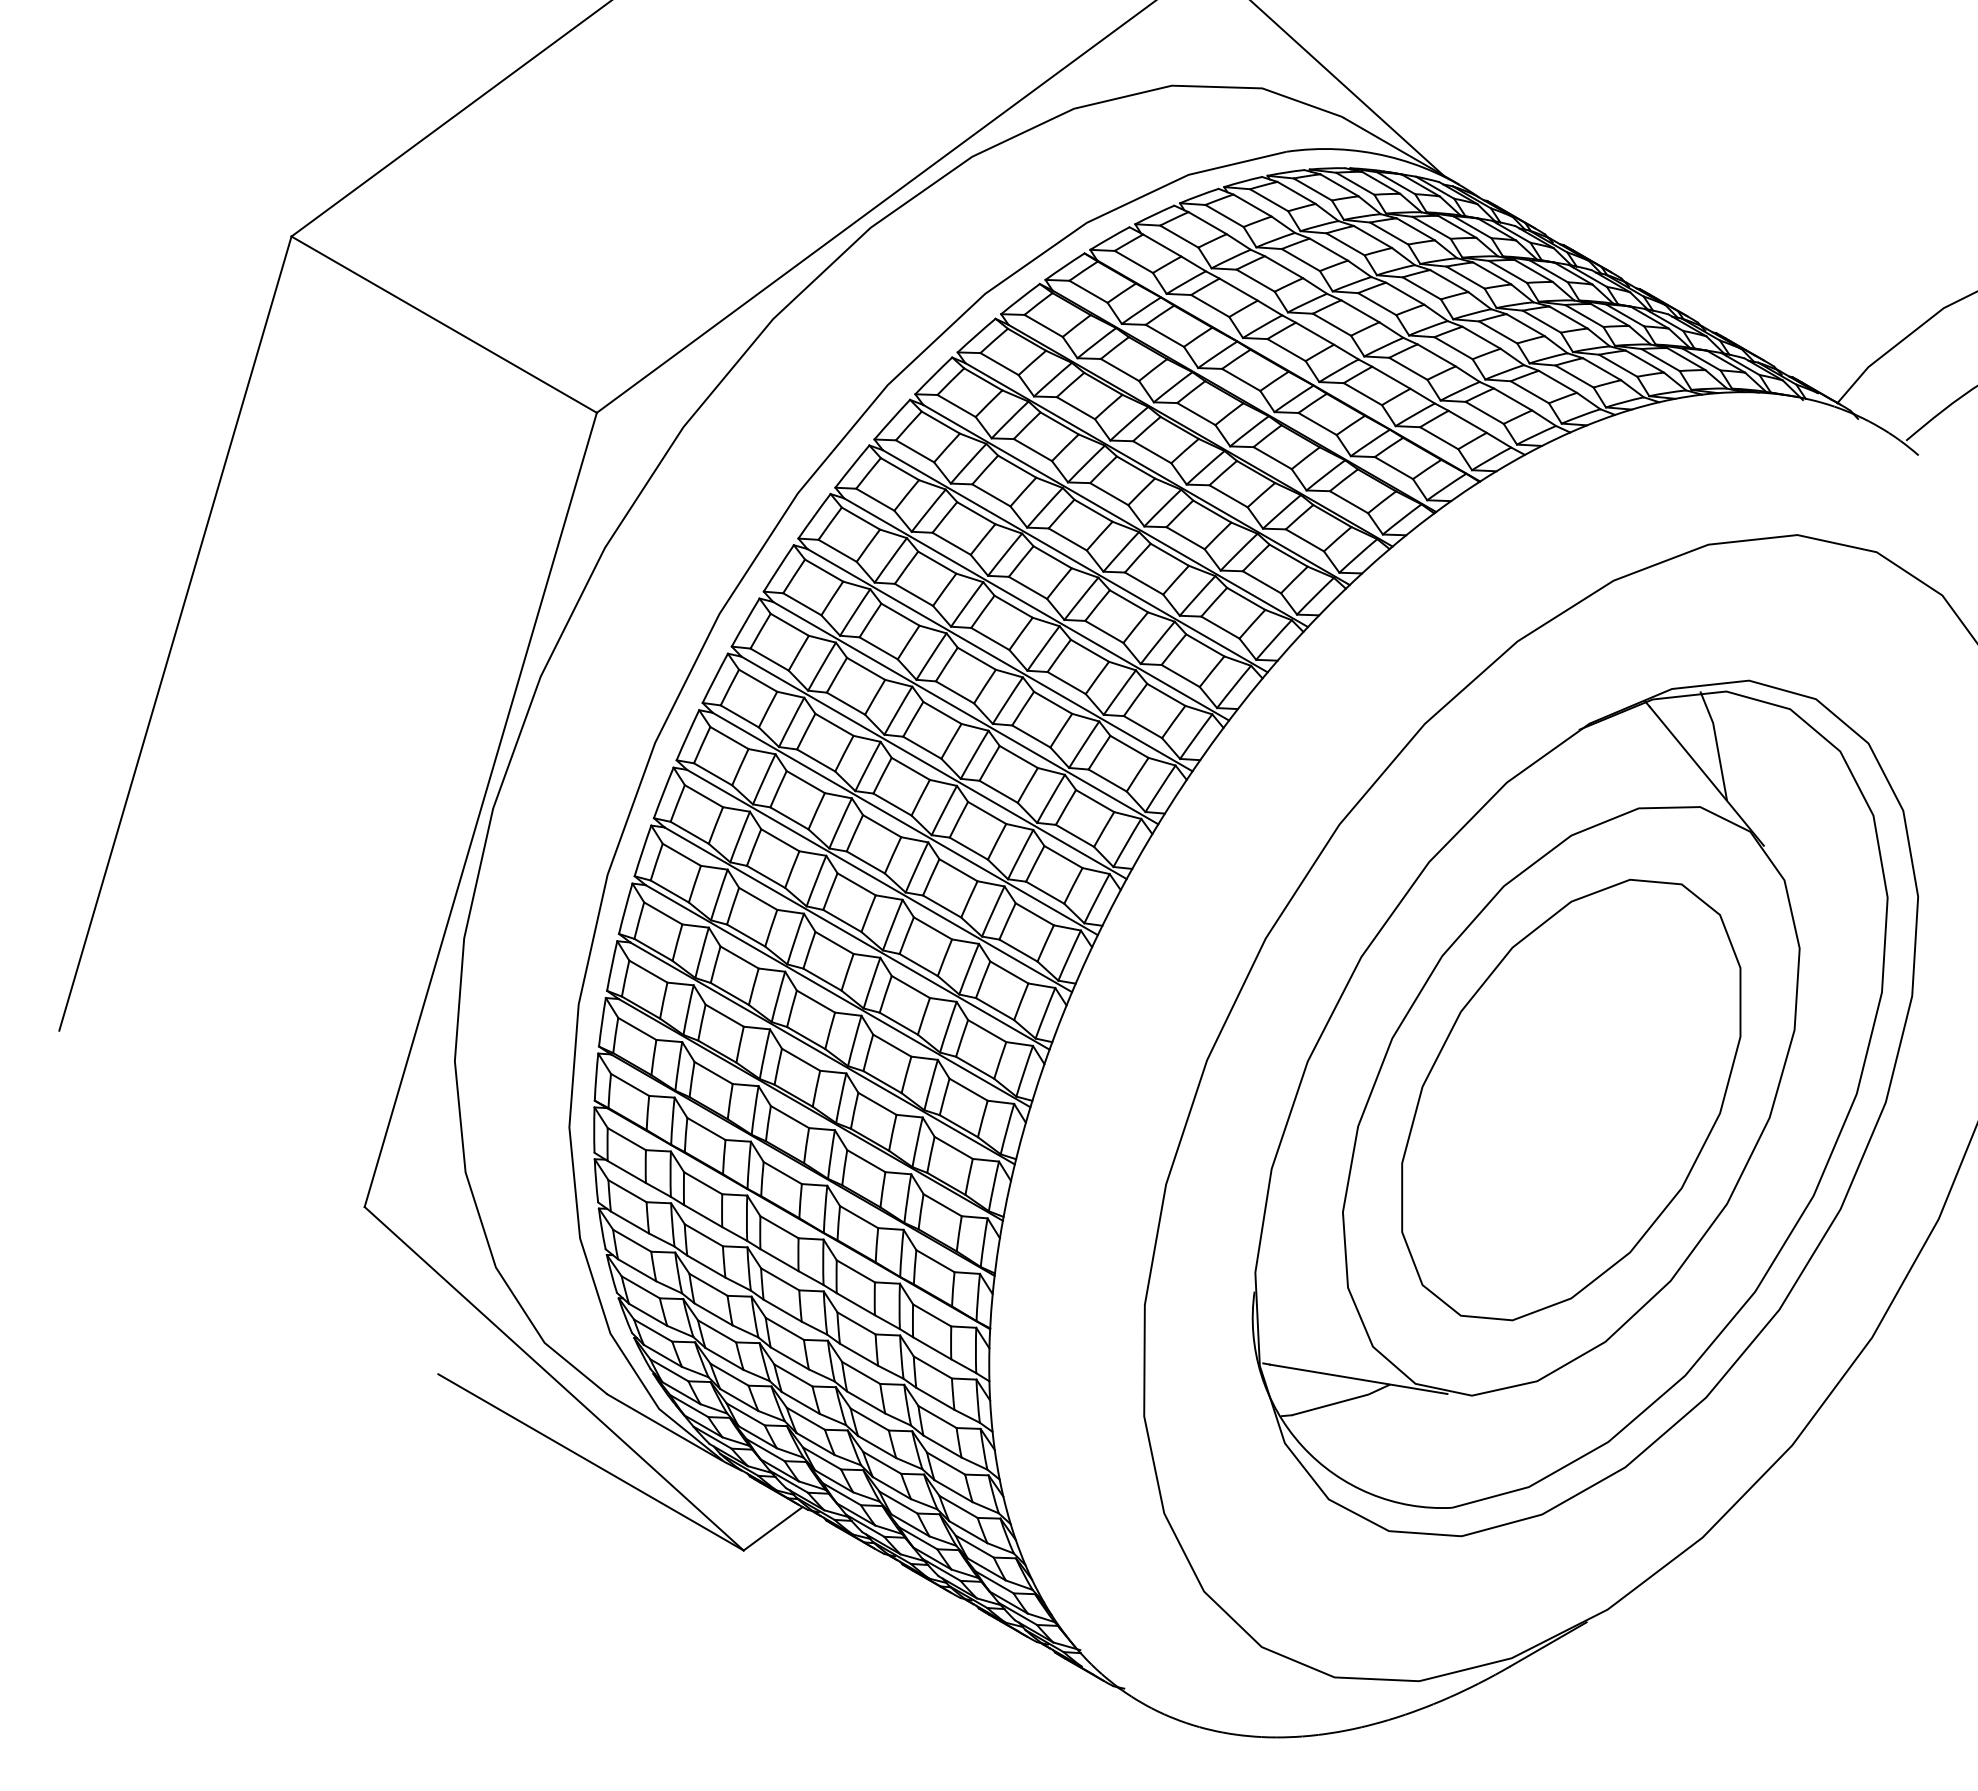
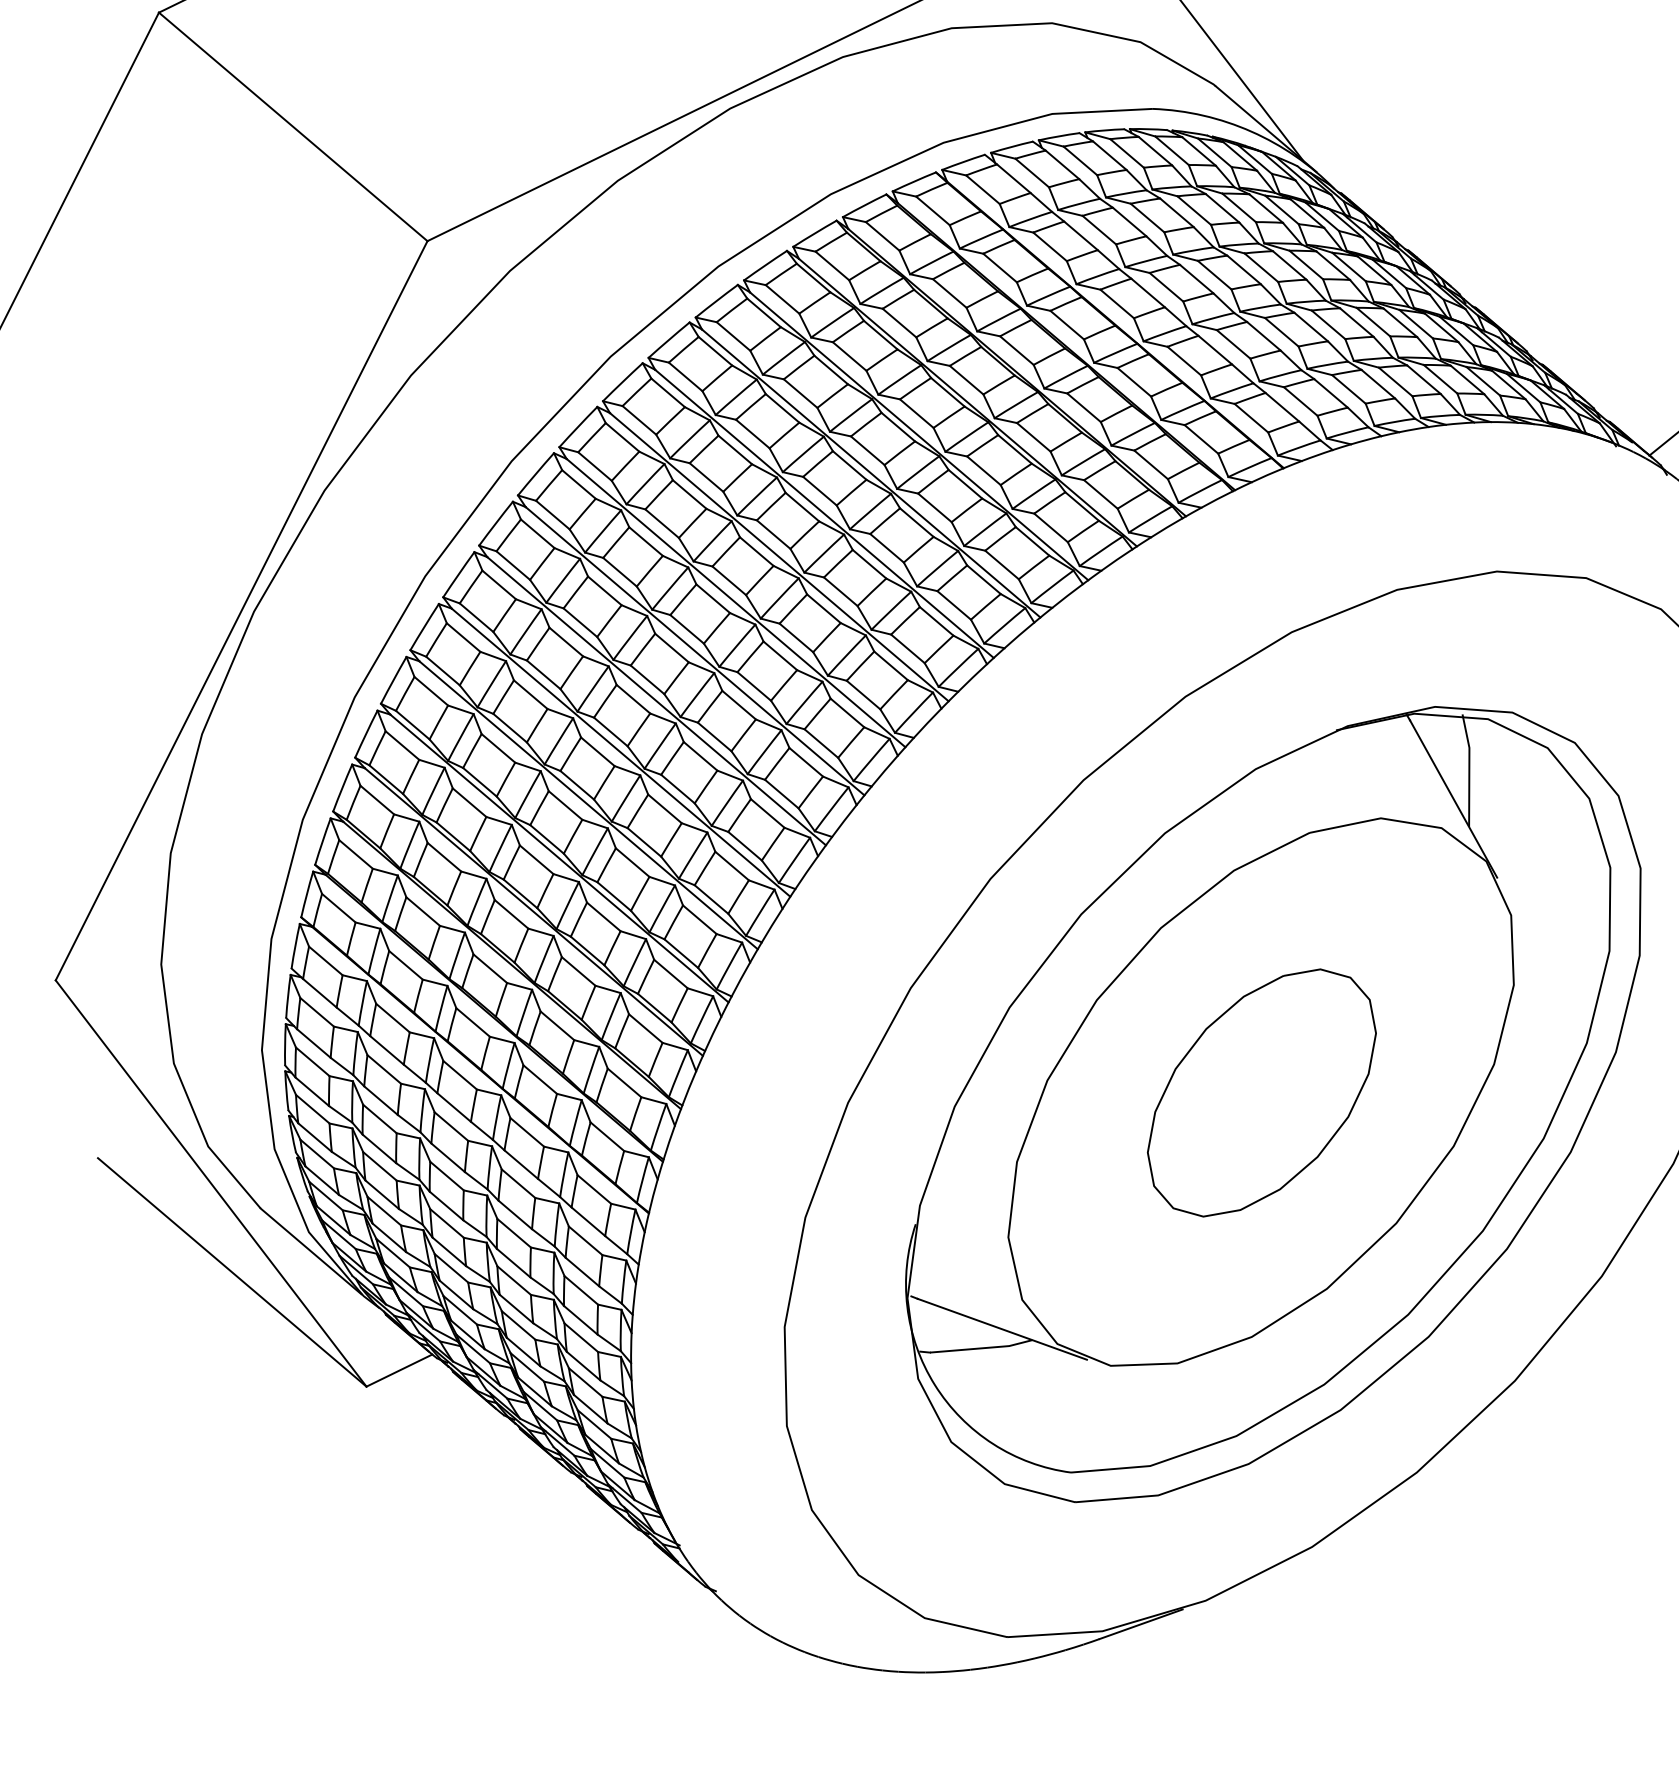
part: (1571, 1099) -> (1262, 1092), size x0.6

